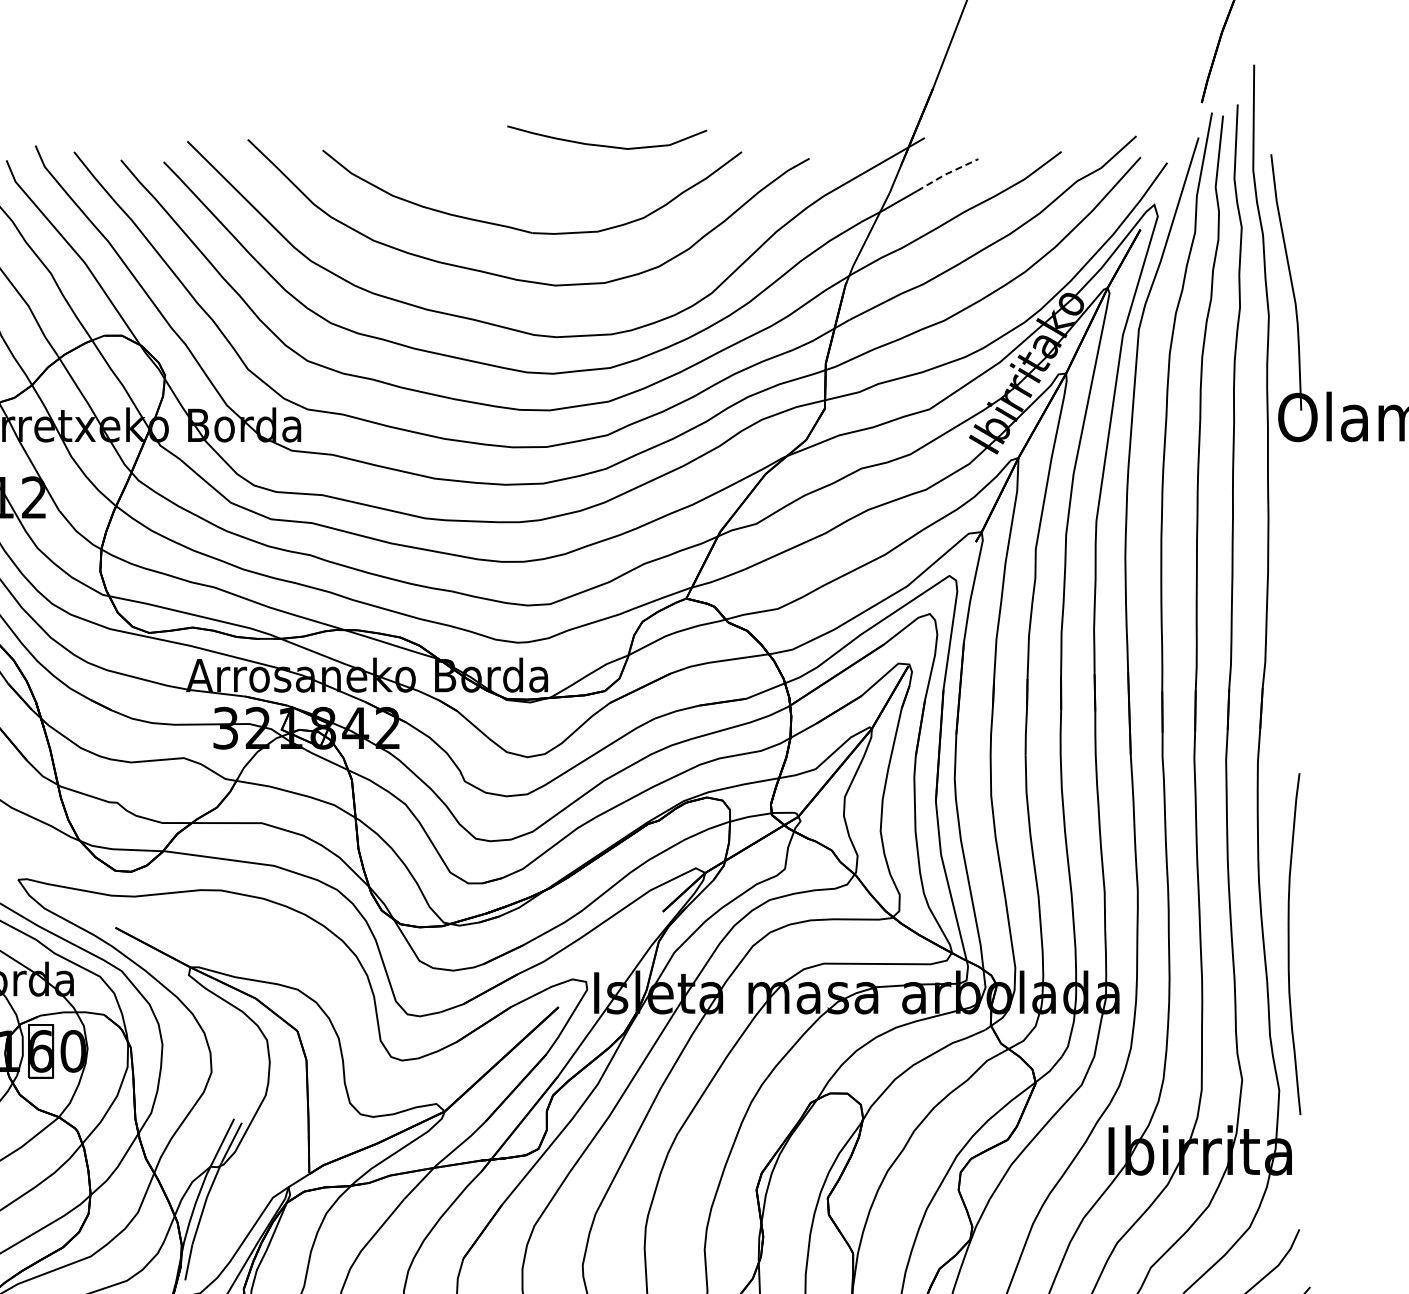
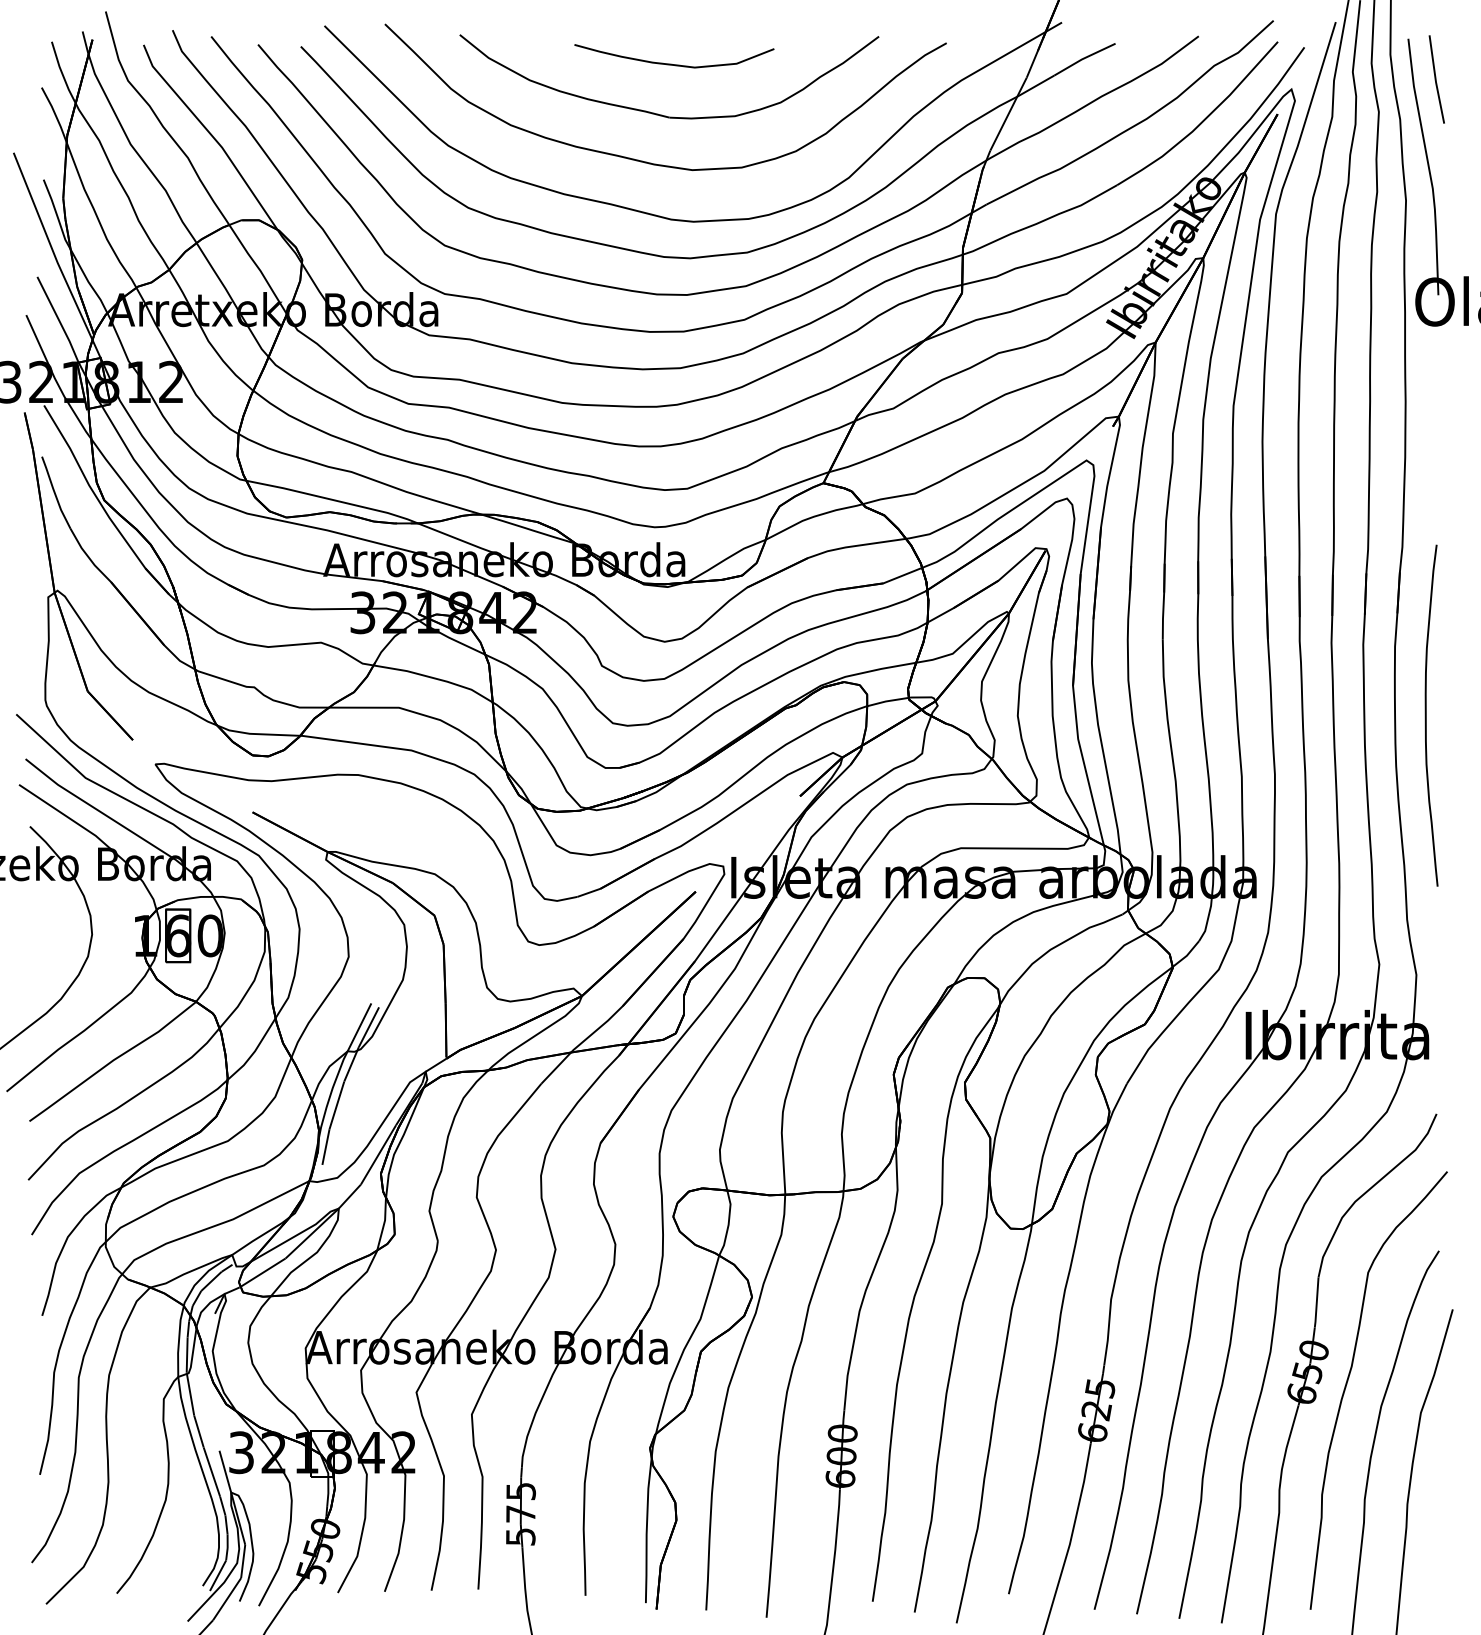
curve: (604, 144) -> (671, 63), moved
line: (946, 173) -> (1083, 58), dashed -> solid
line: (1299, 194) -> (1436, 79), added
curve: (1289, 943) -> (1426, 715), moved

